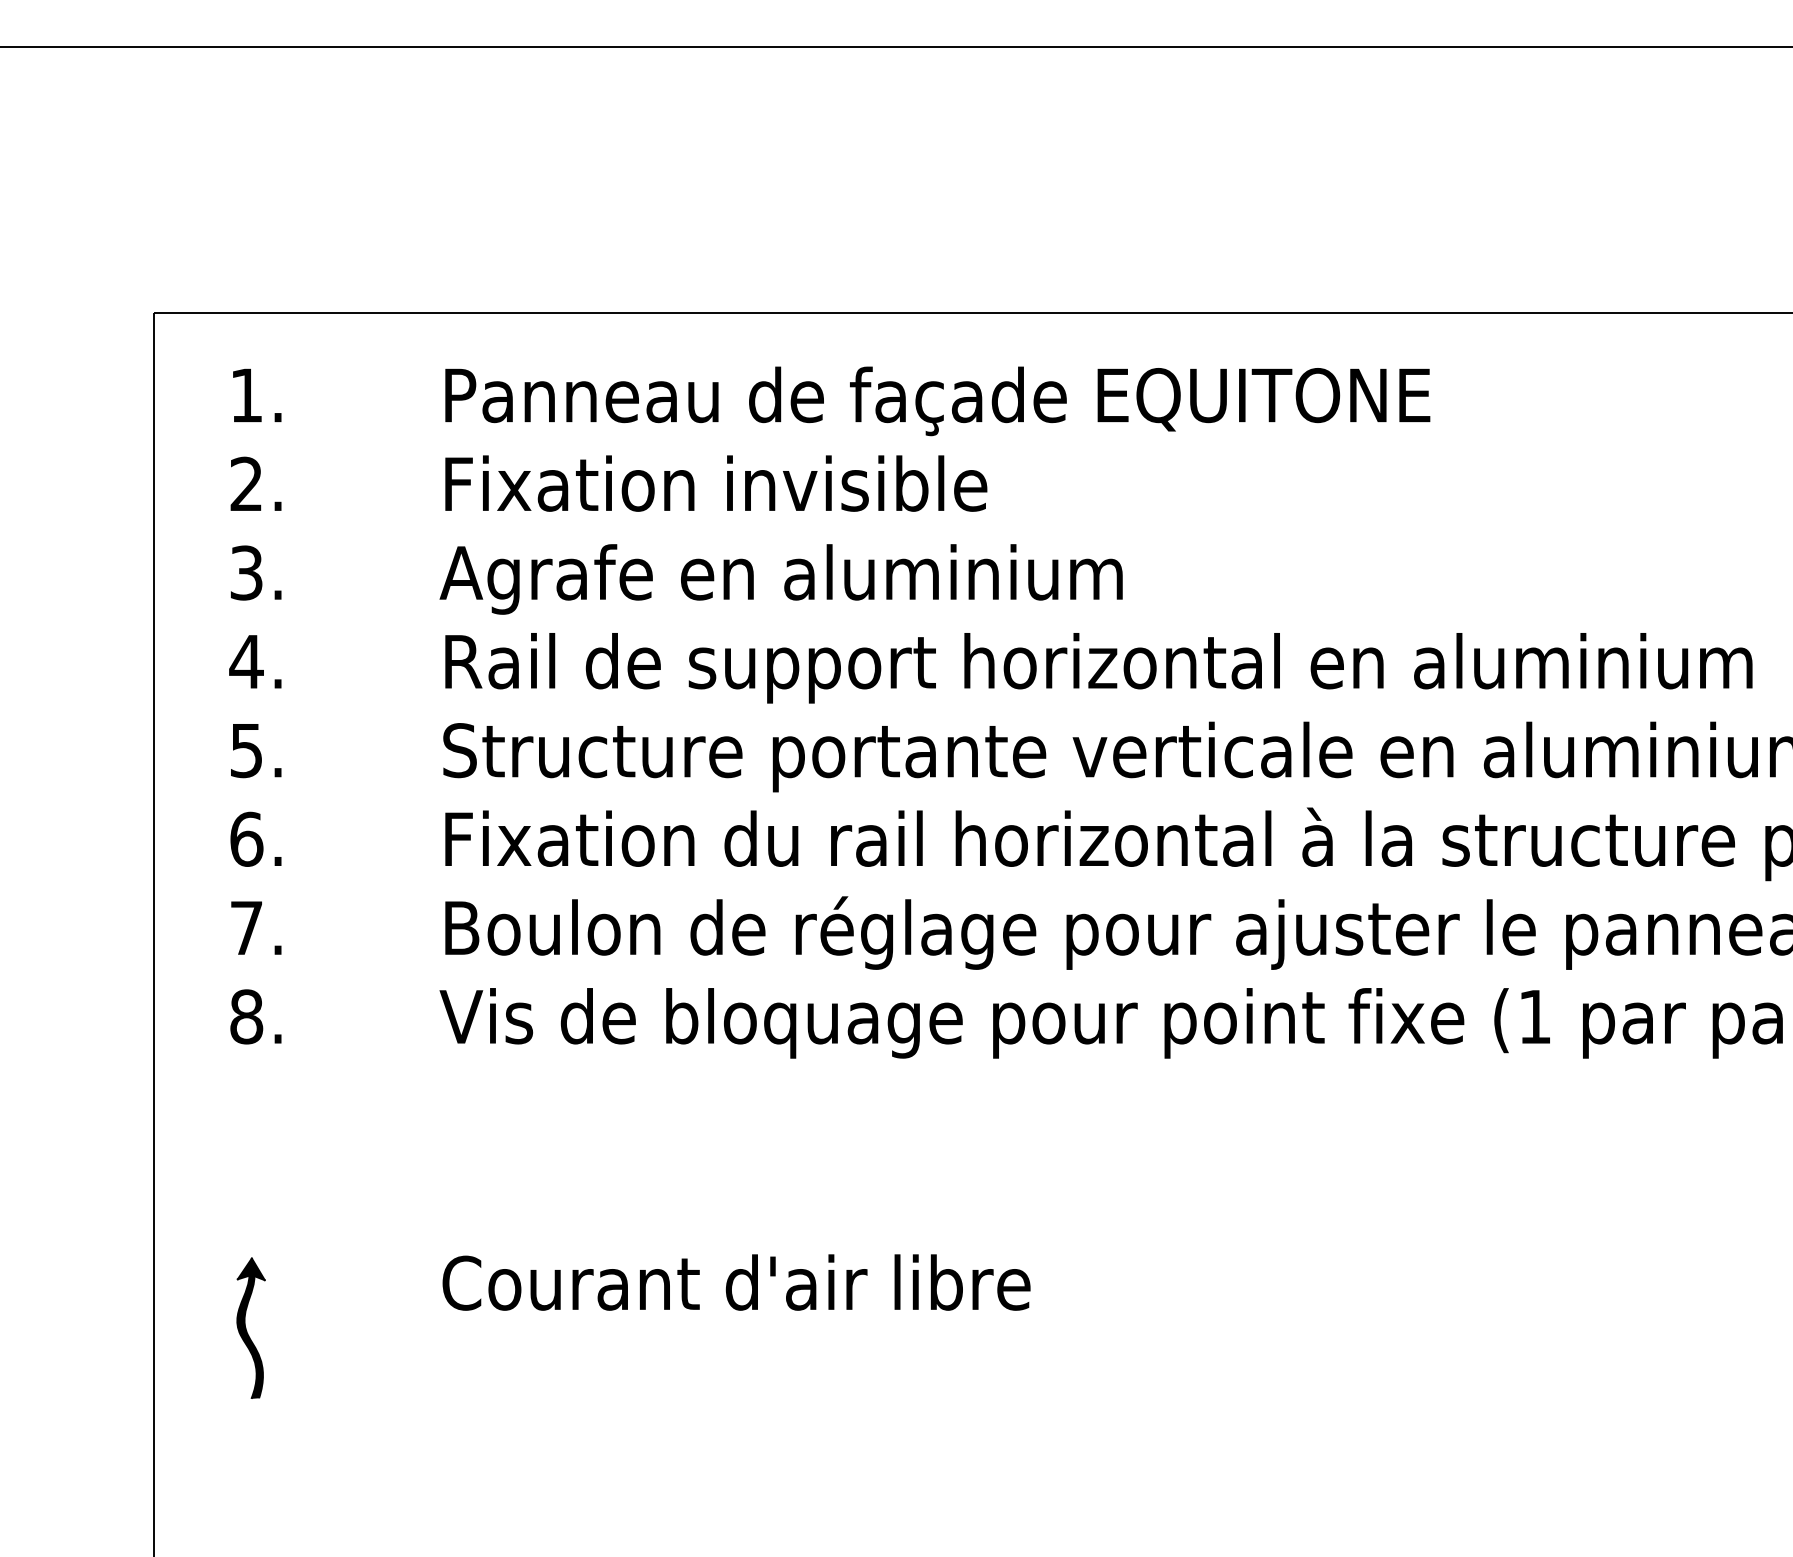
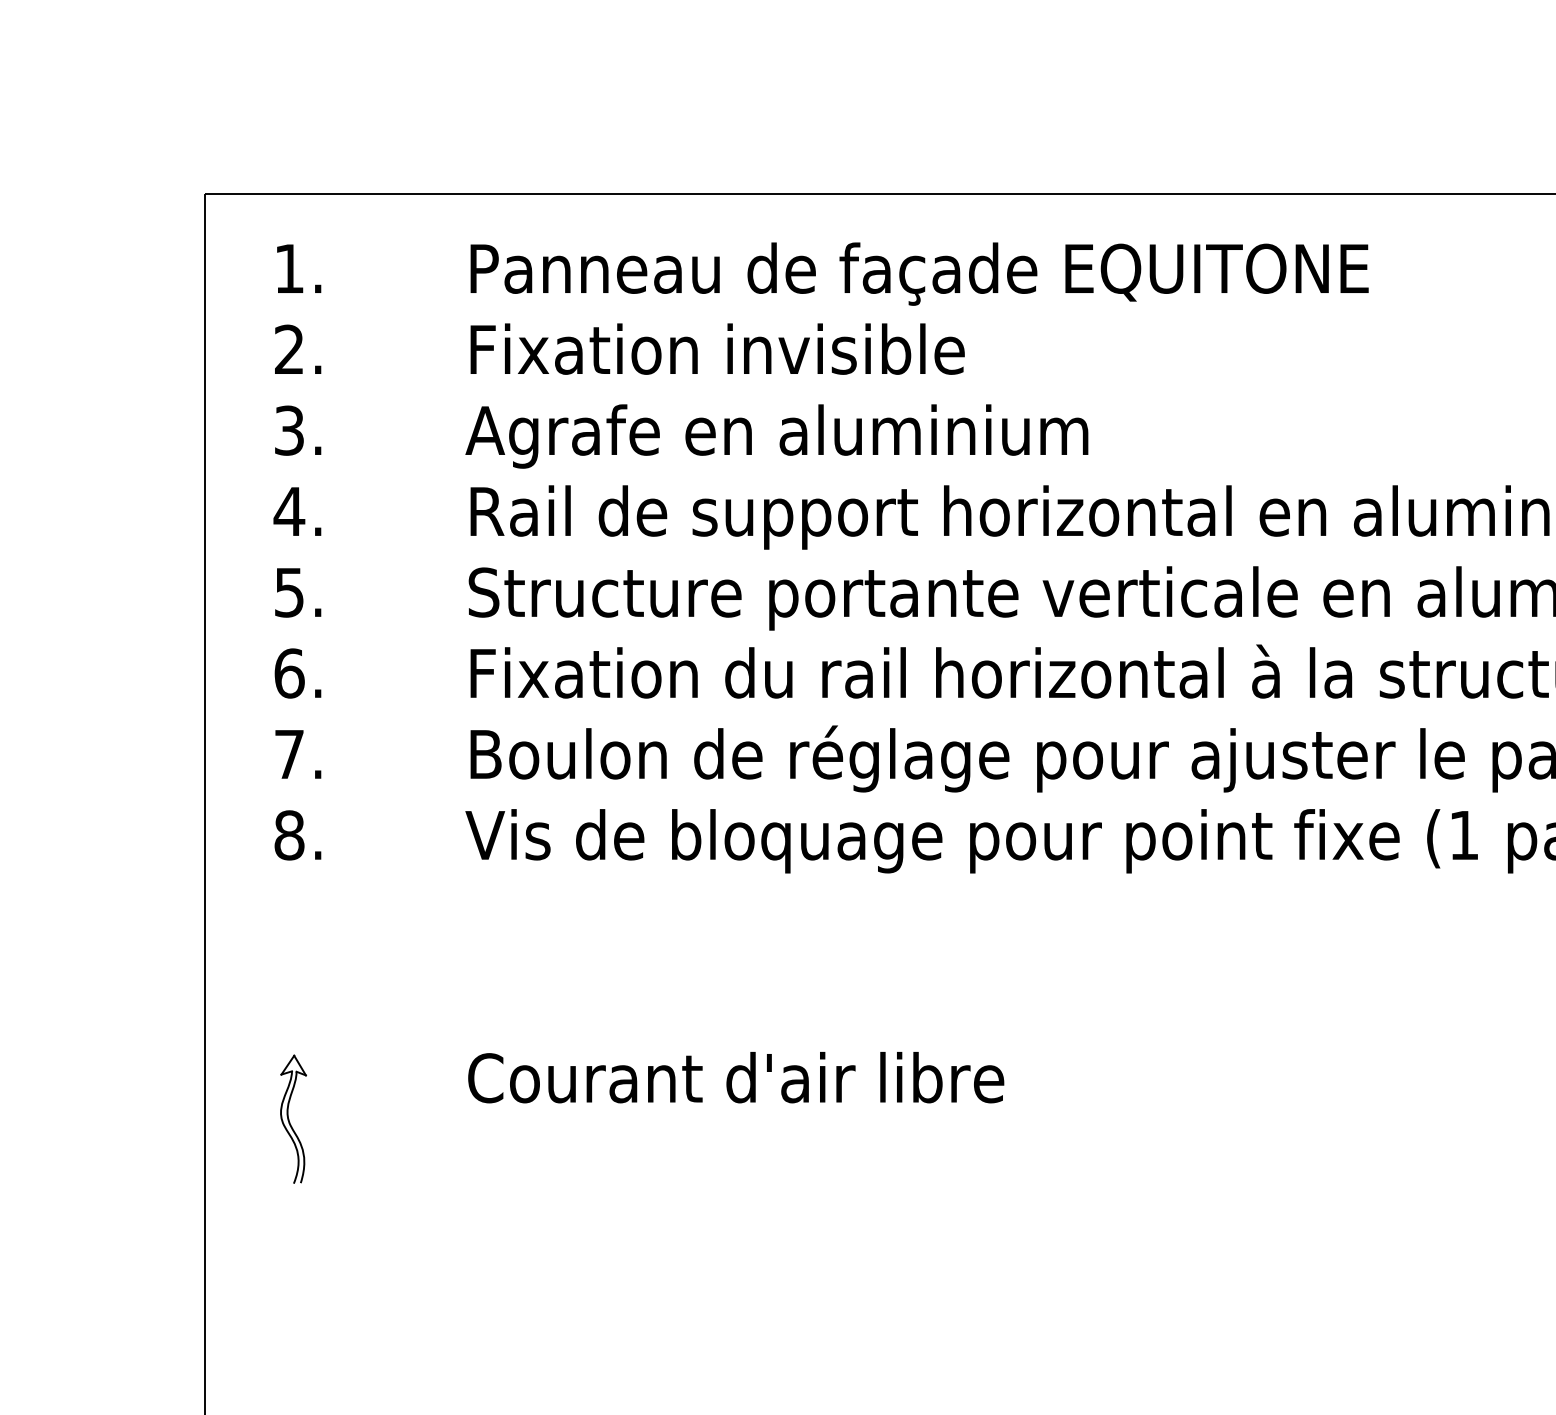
fill: (250, 1328) -> (292, 1119), removed

